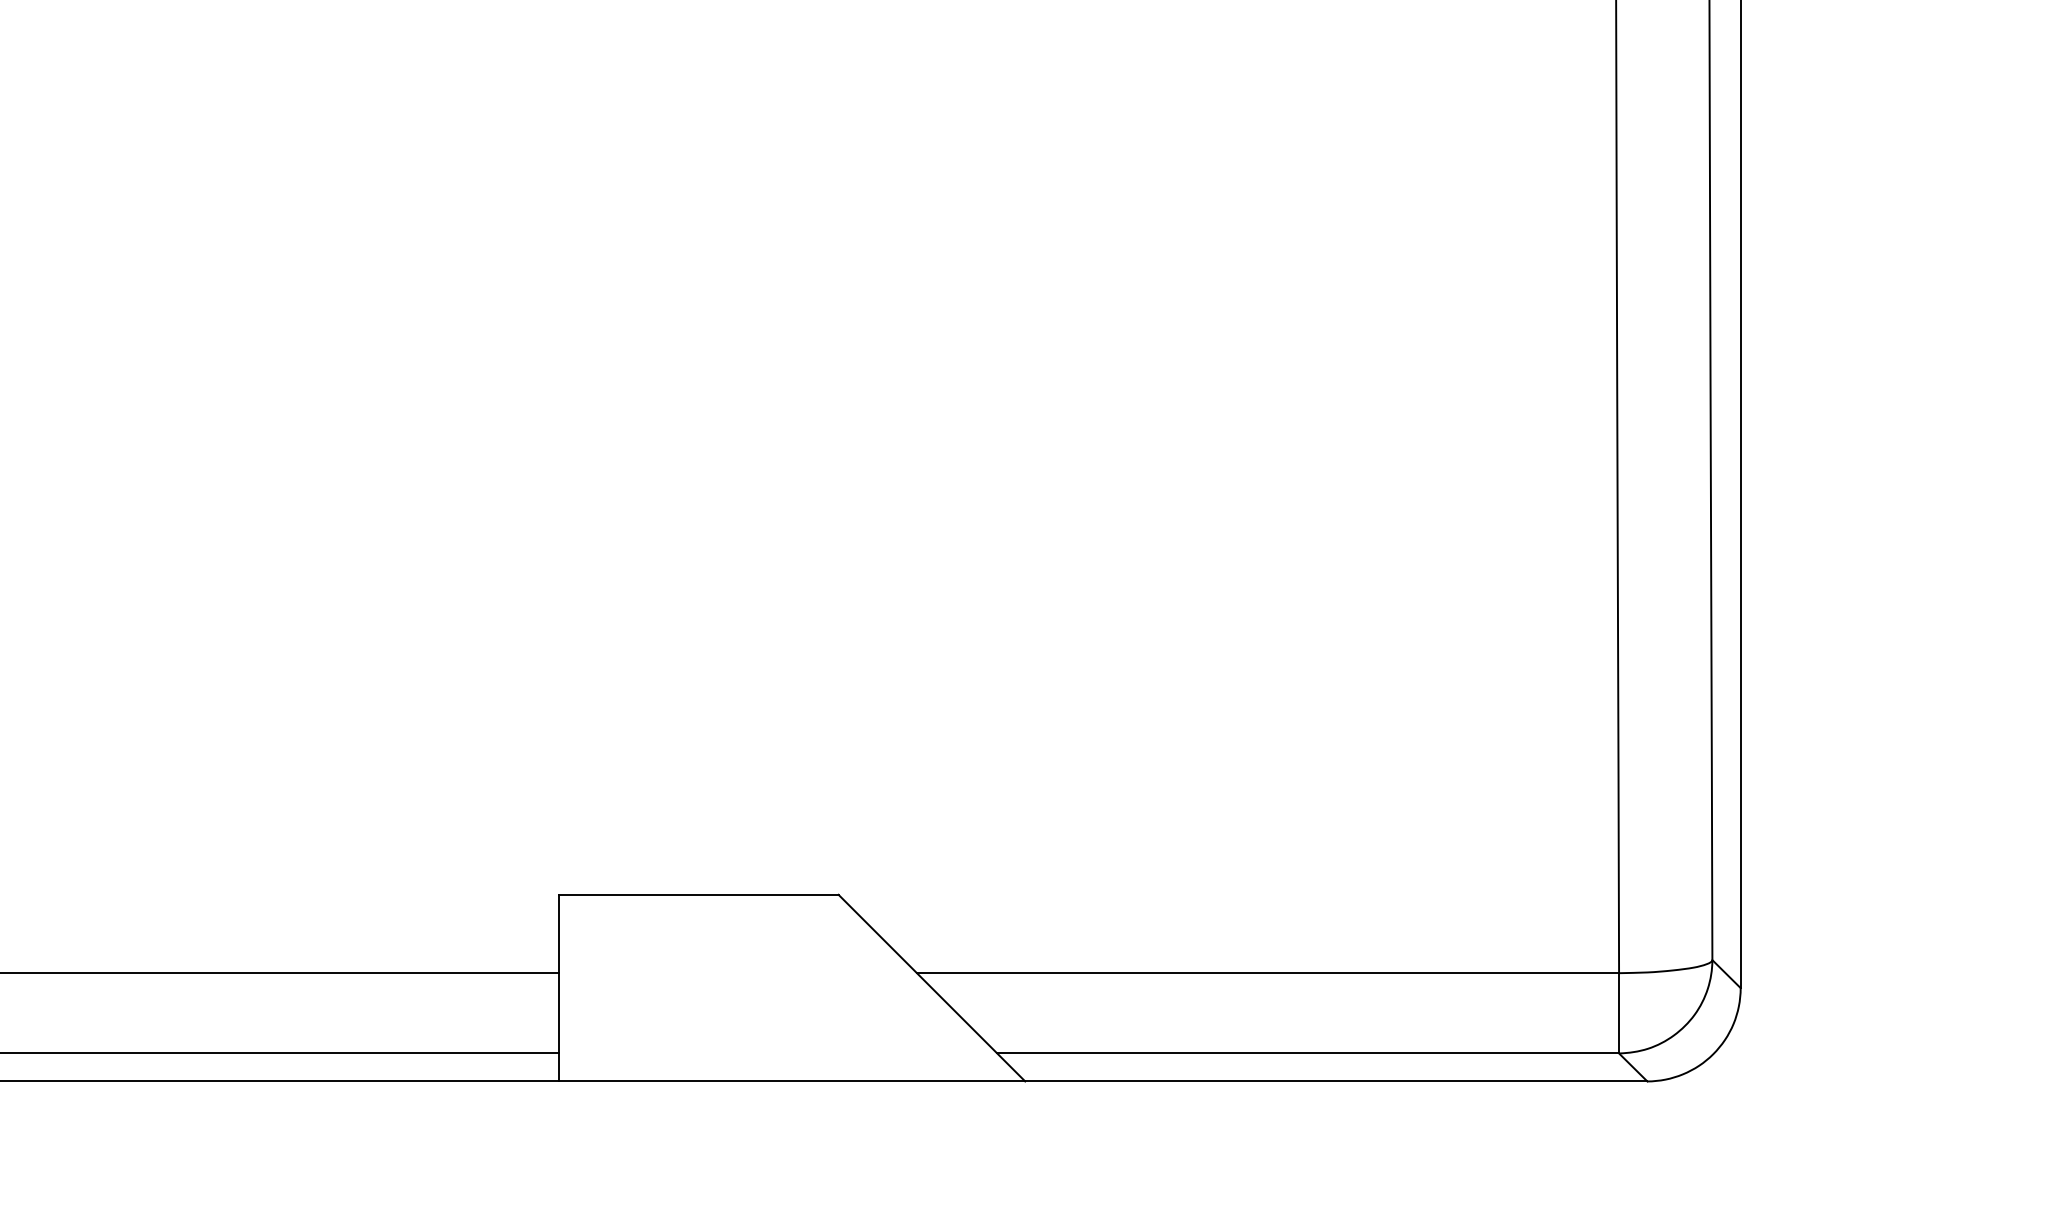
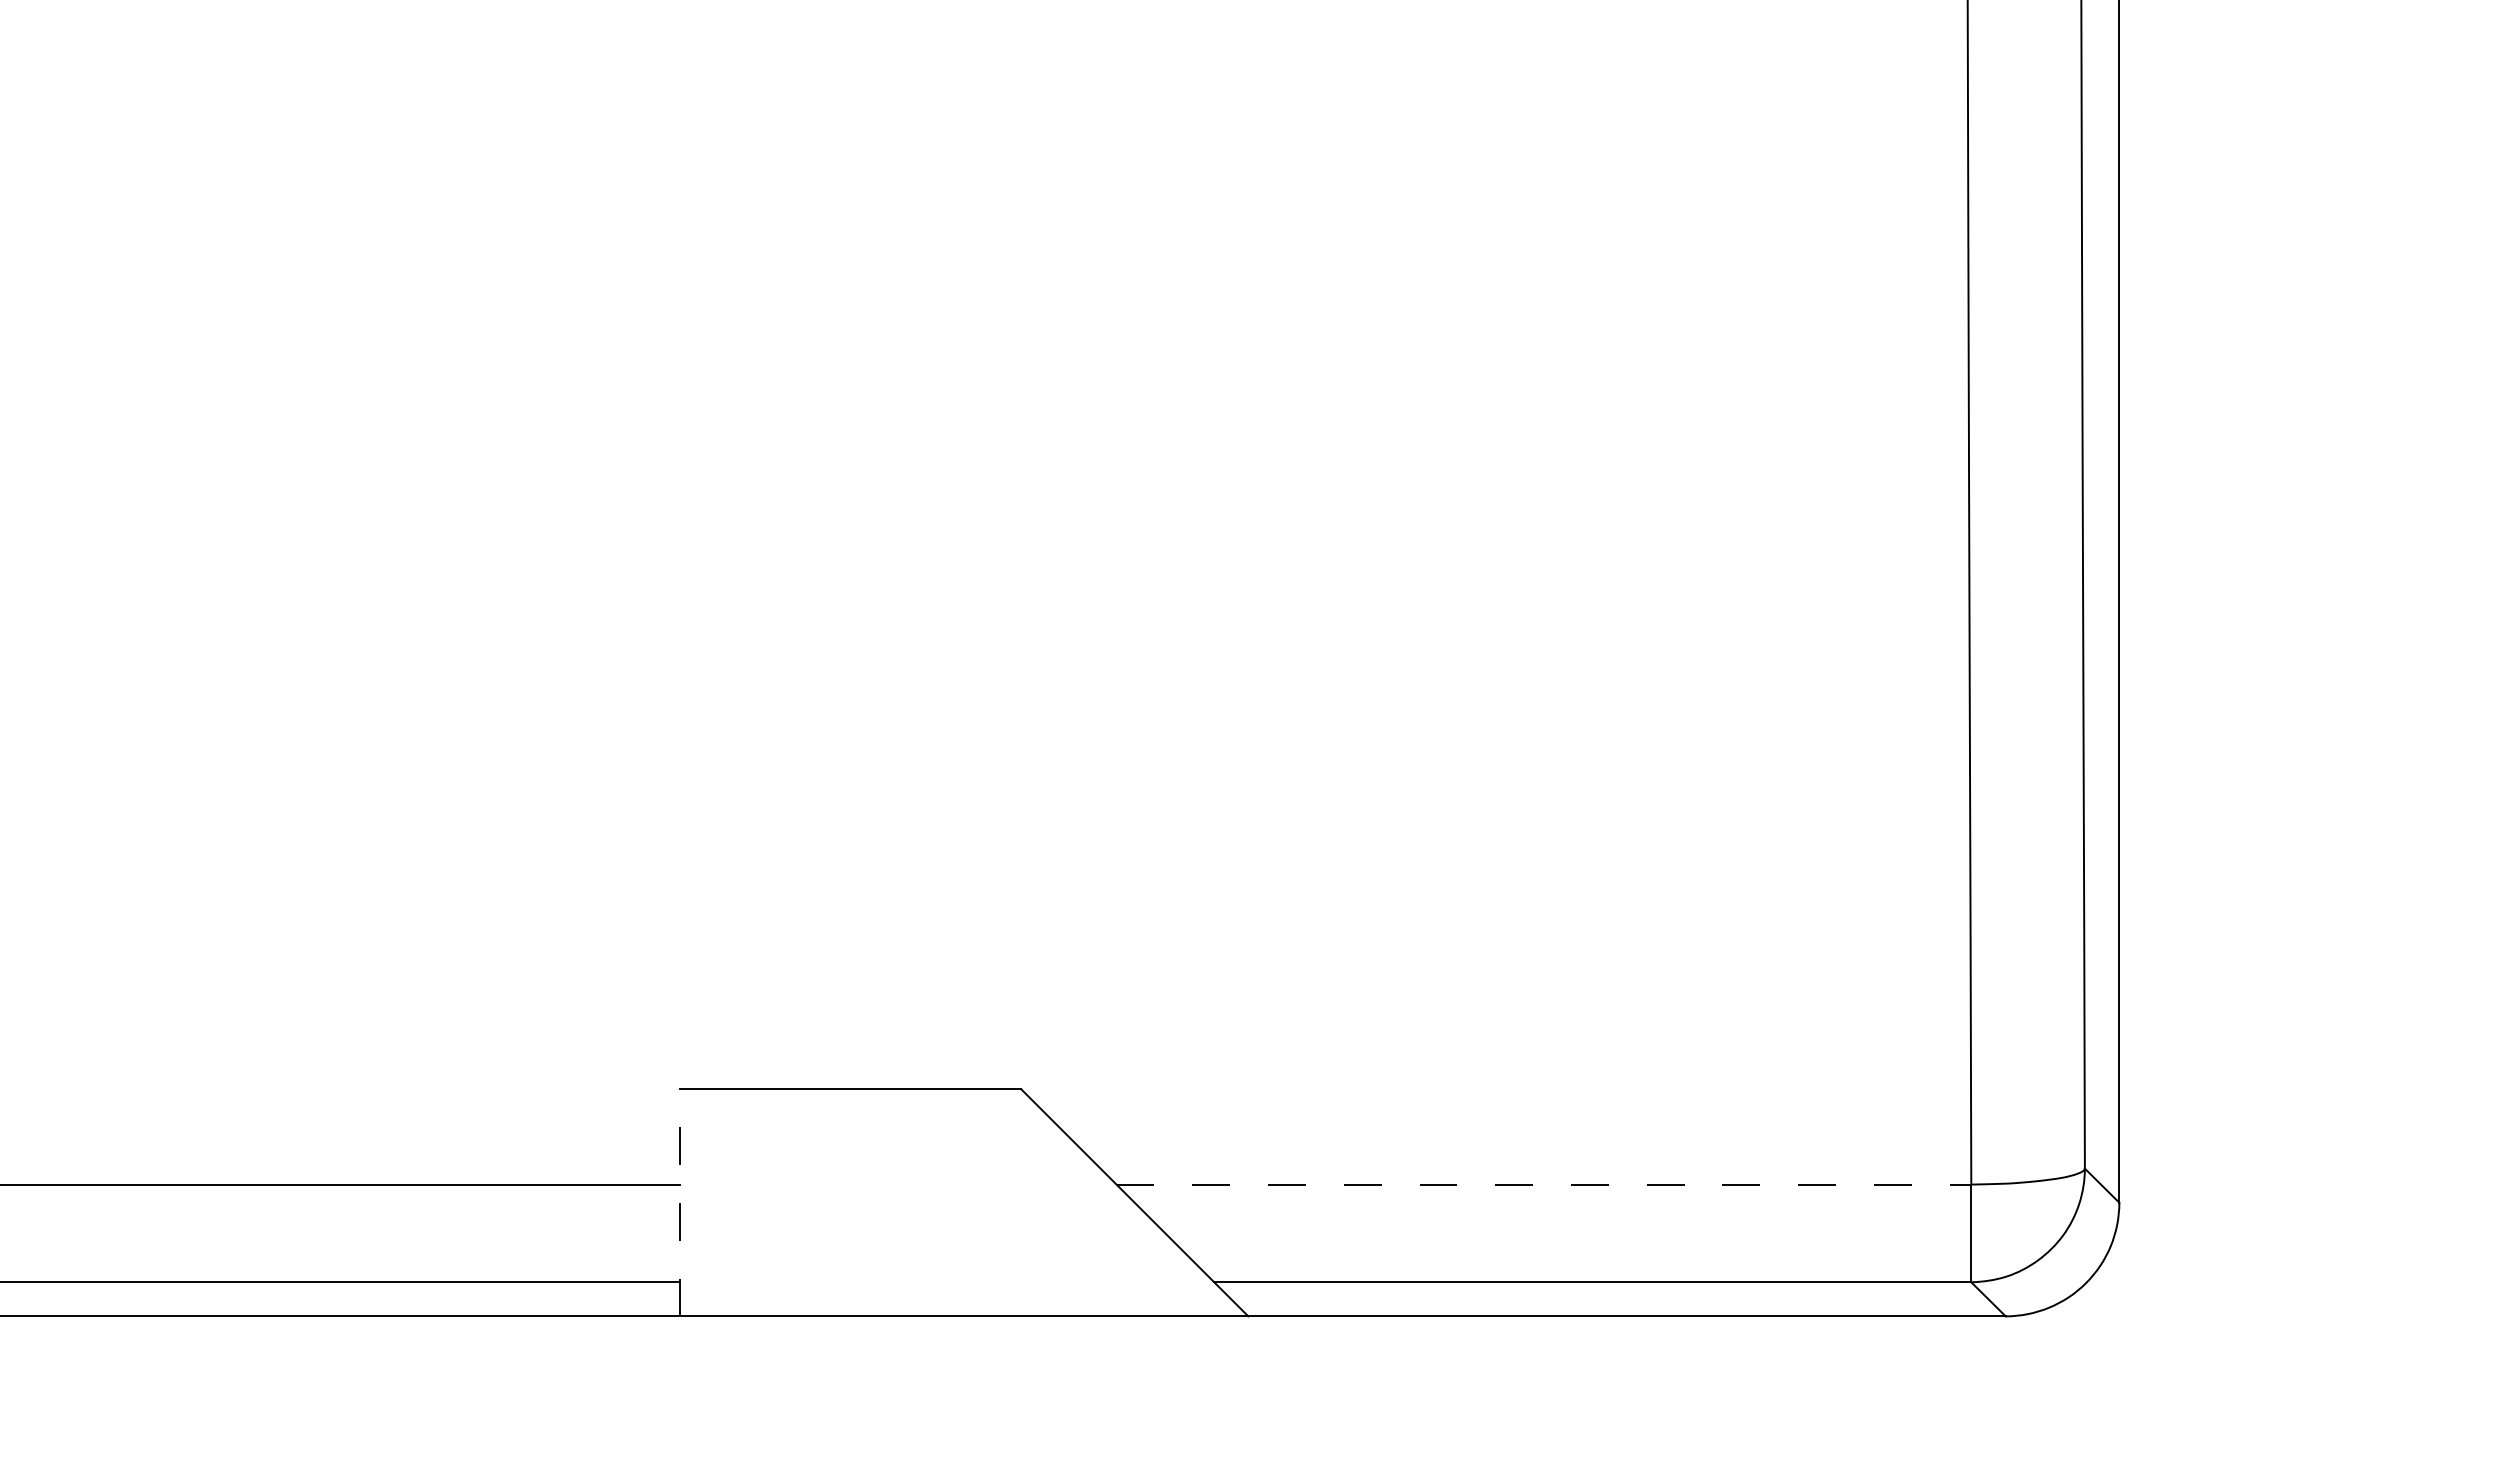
line: (1268, 973) -> (1544, 1184), solid -> dashed
line: (558, 987) -> (680, 1202), solid -> dashed

